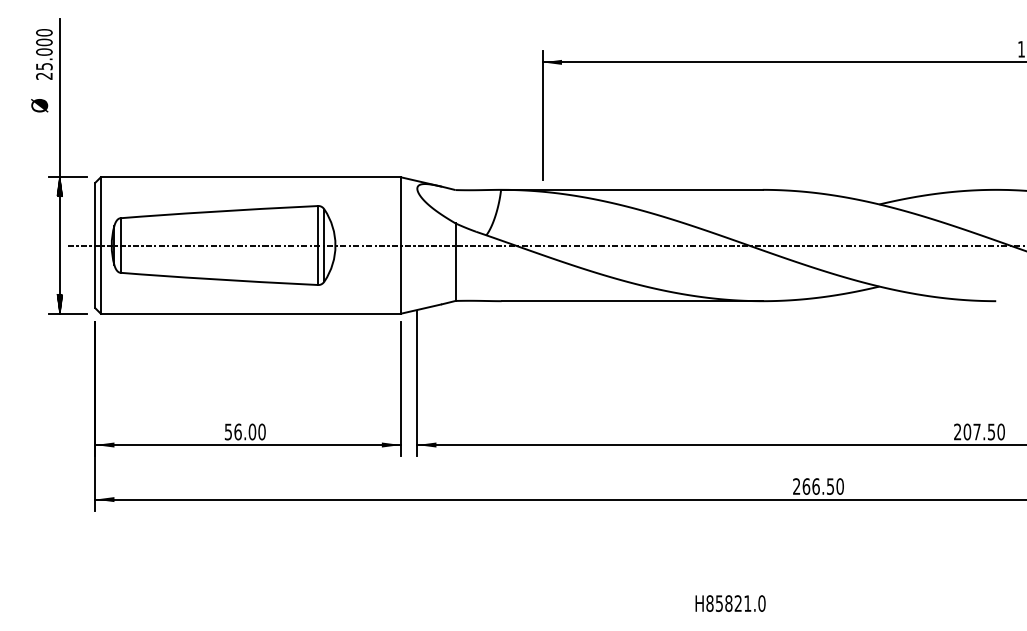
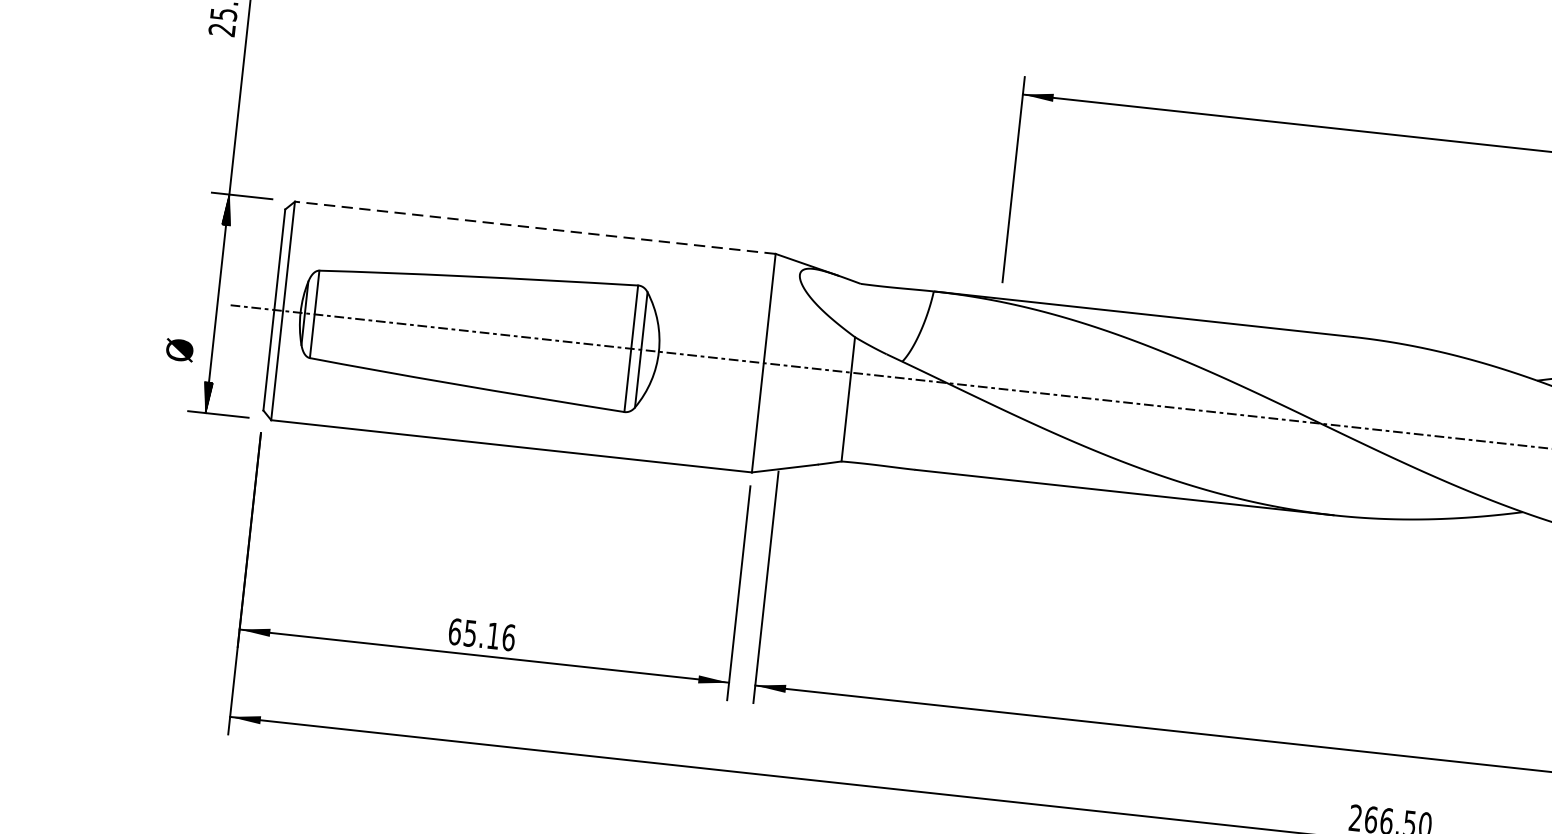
text: (39, 105) -> (179, 349), moved
line: (250, 177) -> (534, 228), solid -> dashed
text: (244, 431) -> (480, 633), 56.00 -> 65.16

